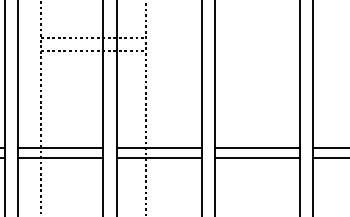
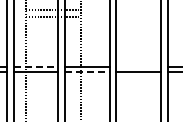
line: (61, 148) -> (36, 67), solid -> dashed
line: (257, 148) -> (138, 67), removed
line: (159, 157) -> (87, 72), solid -> dashed

